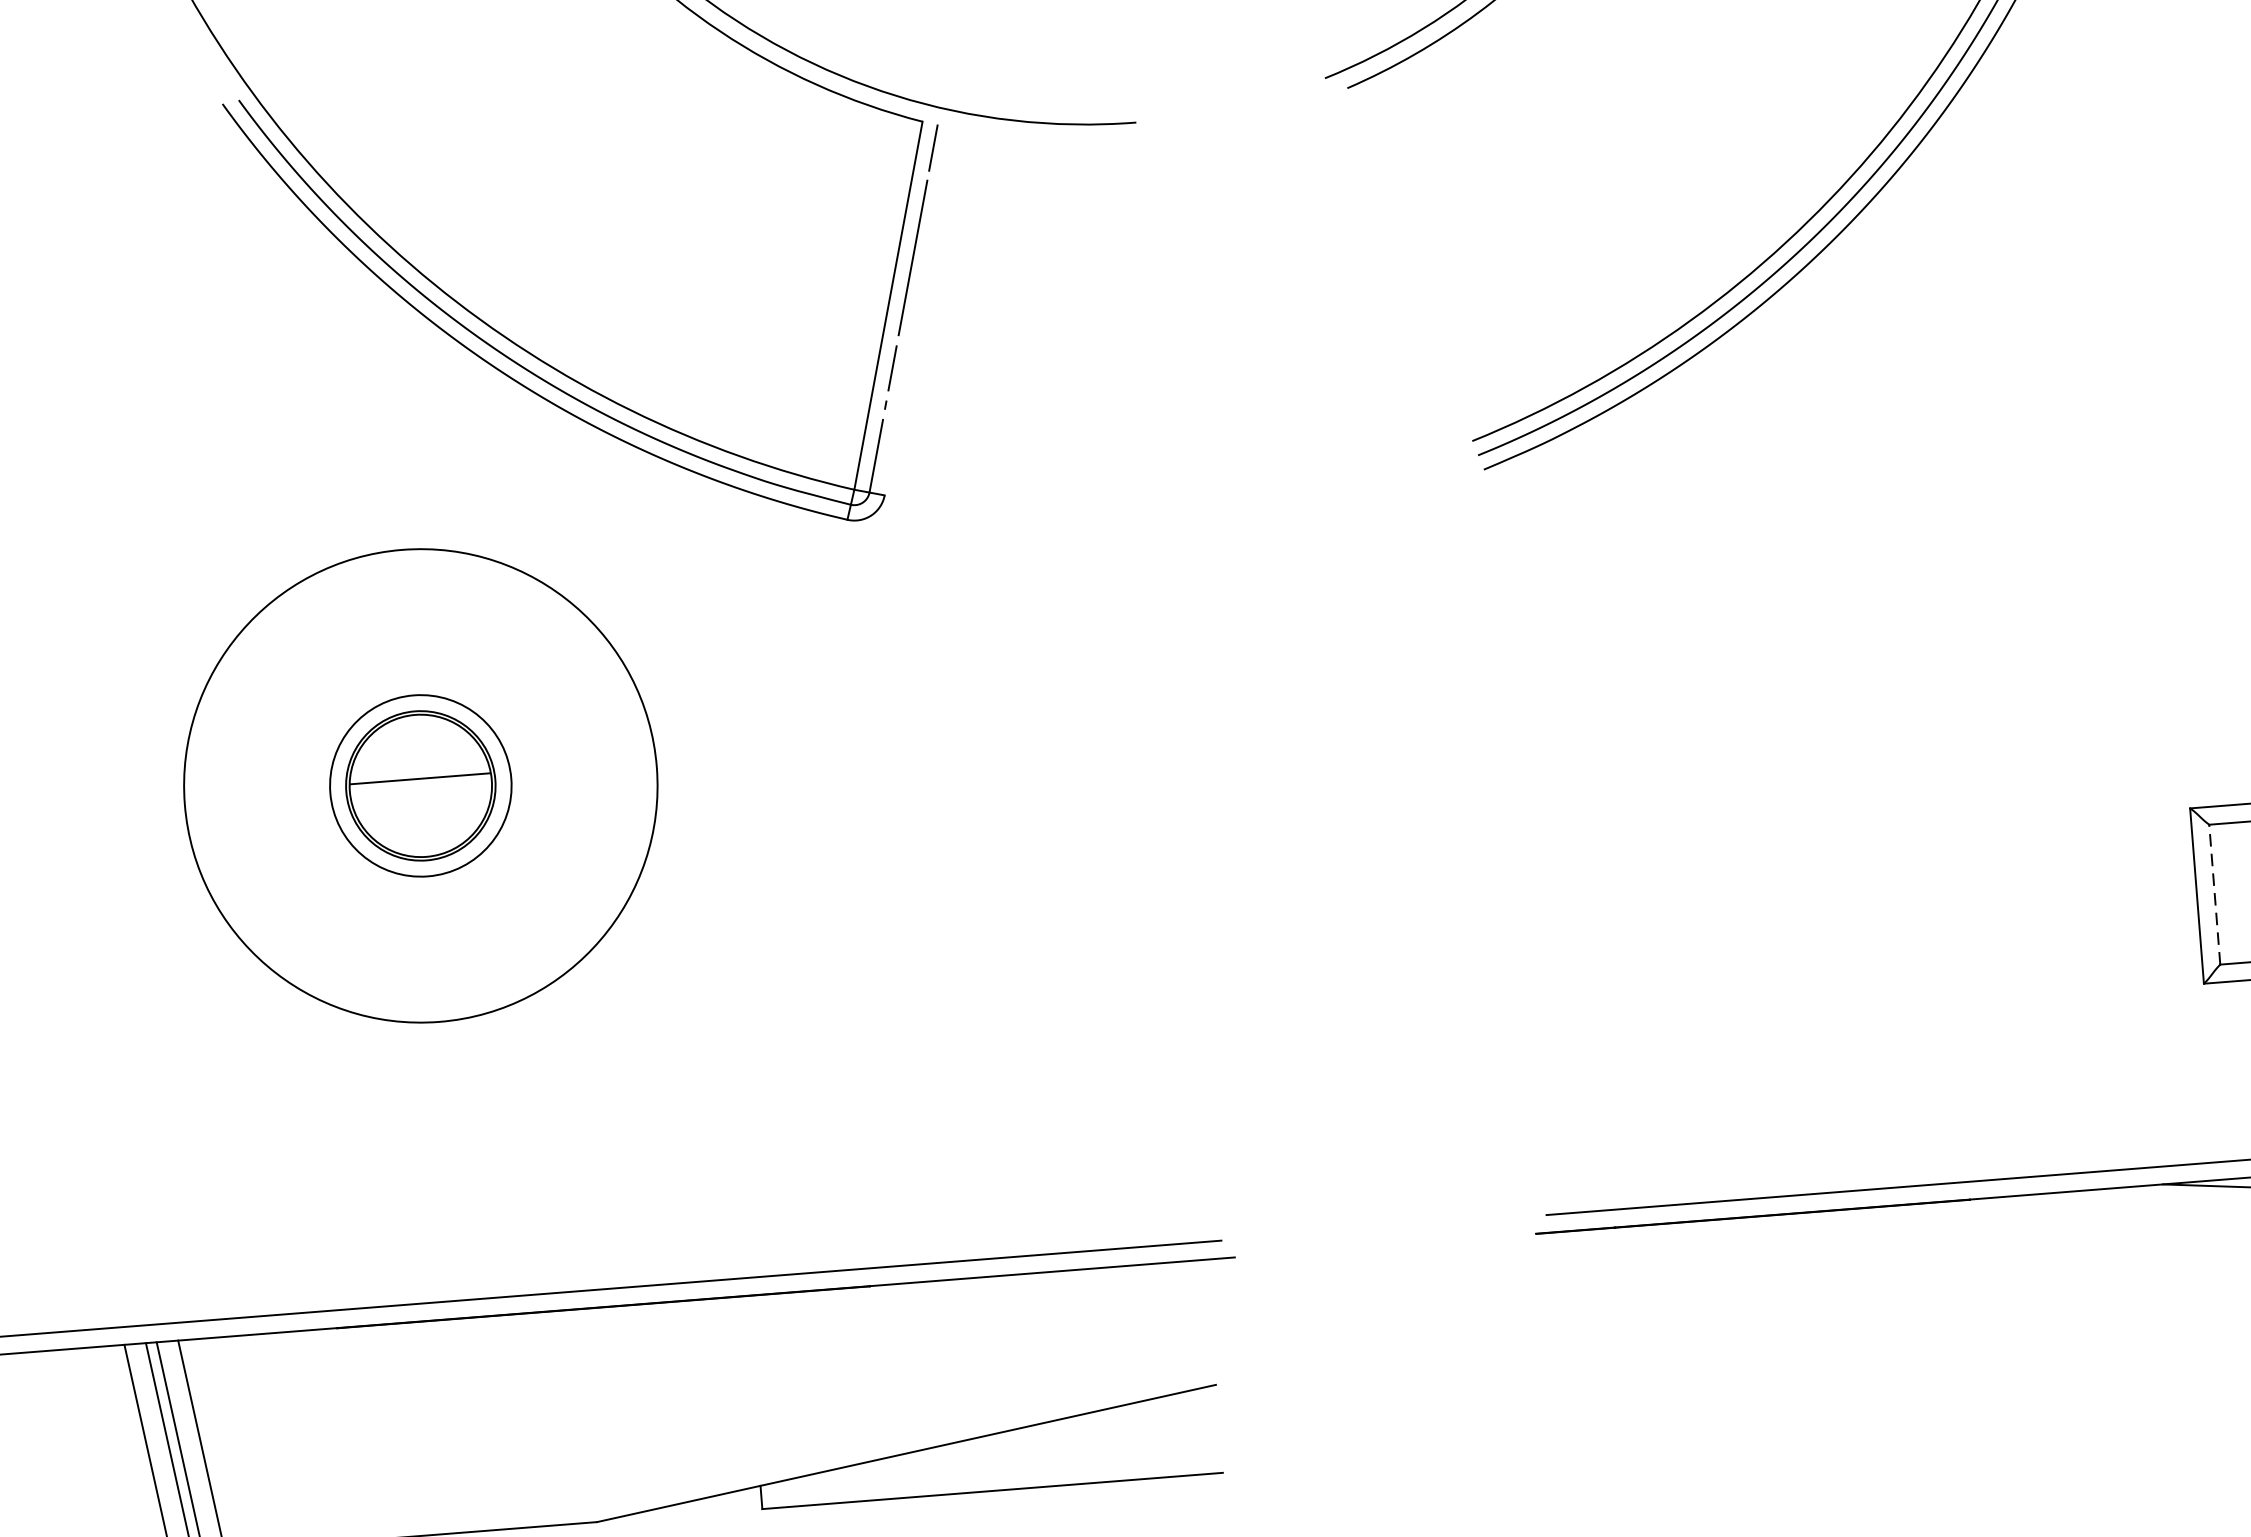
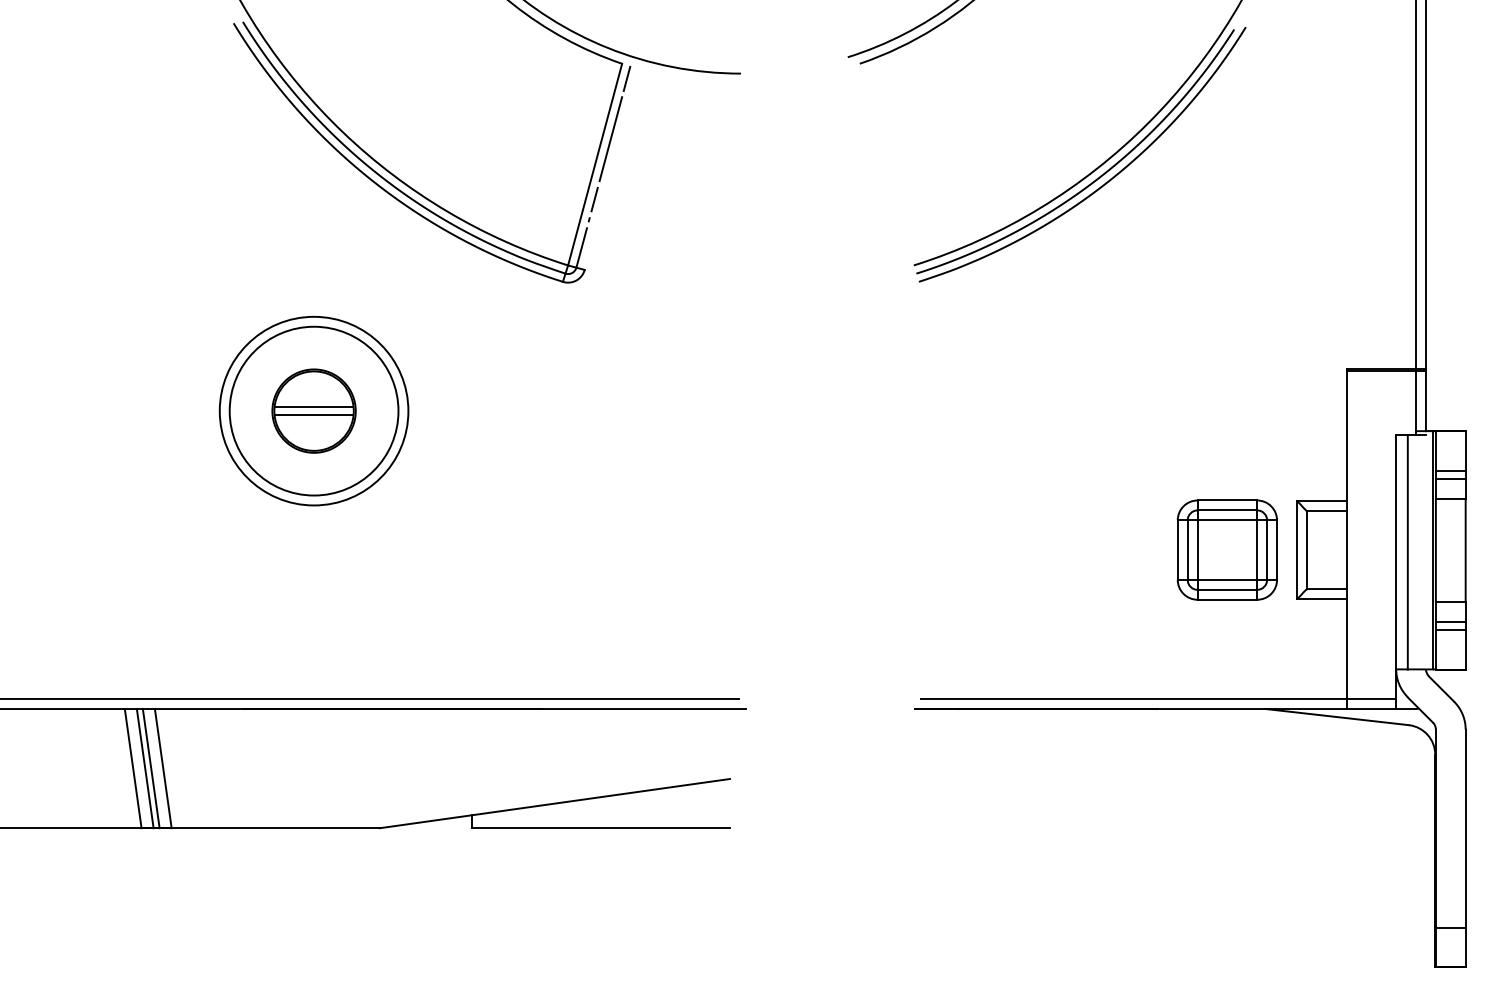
circle: (419, 784) -> (313, 410), size x0.71
circle: (419, 784) -> (313, 410), size x1.67
line: (422, 793) -> (314, 415), added
line: (2214, 893) -> (1306, 549), dashed -> solid
part: (2071, 904) -> (1226, 549), added

